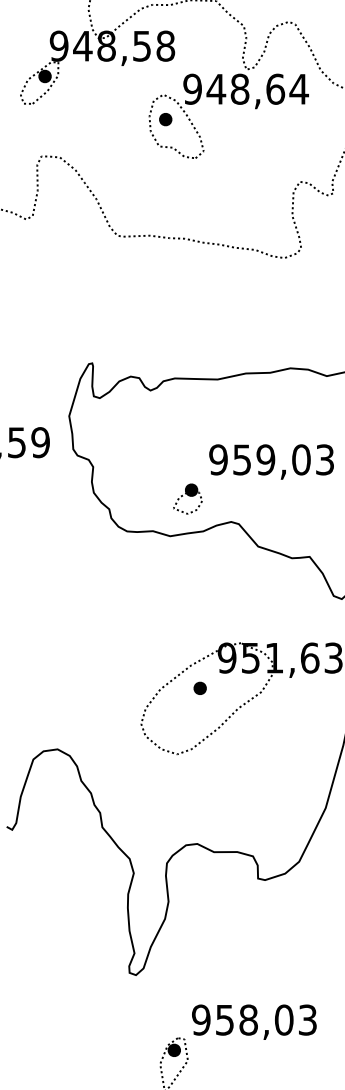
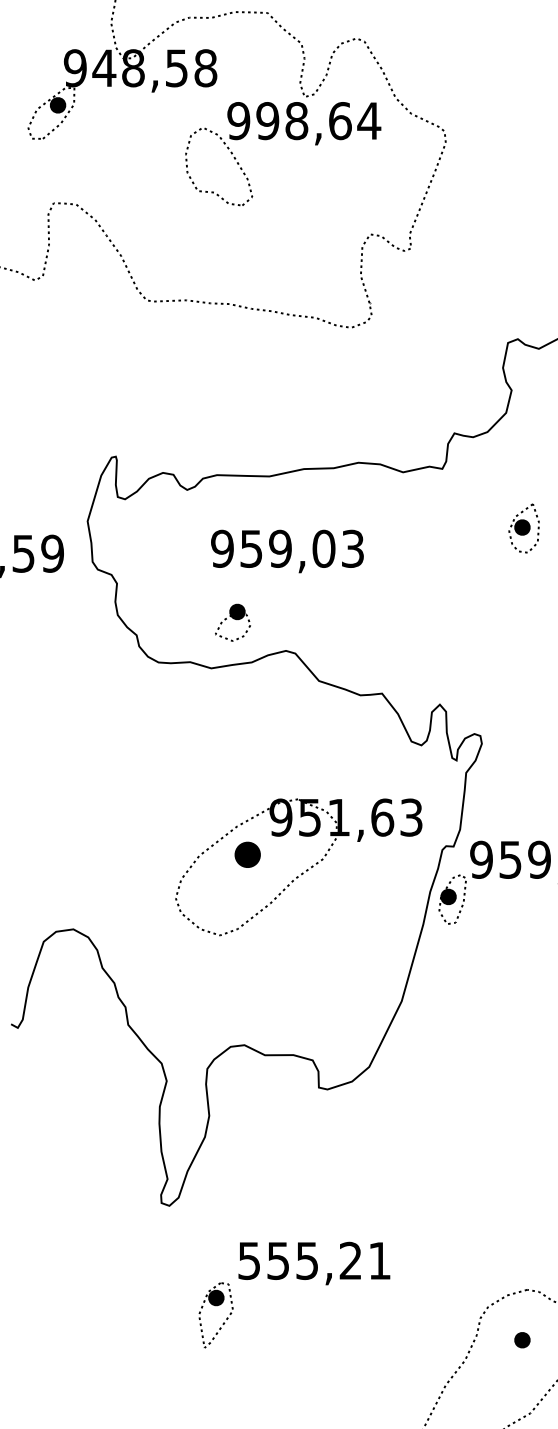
text: (216, 89) -> (267, 121), 948,64 -> 998,64
part: (165, 119) -> (205, 158), removed
text: (271, 462) -> (287, 551), moved
part: (200, 688) -> (248, 854), size x1.6
text: (253, 1019) -> (313, 1260), 958,03 -> 555,21

